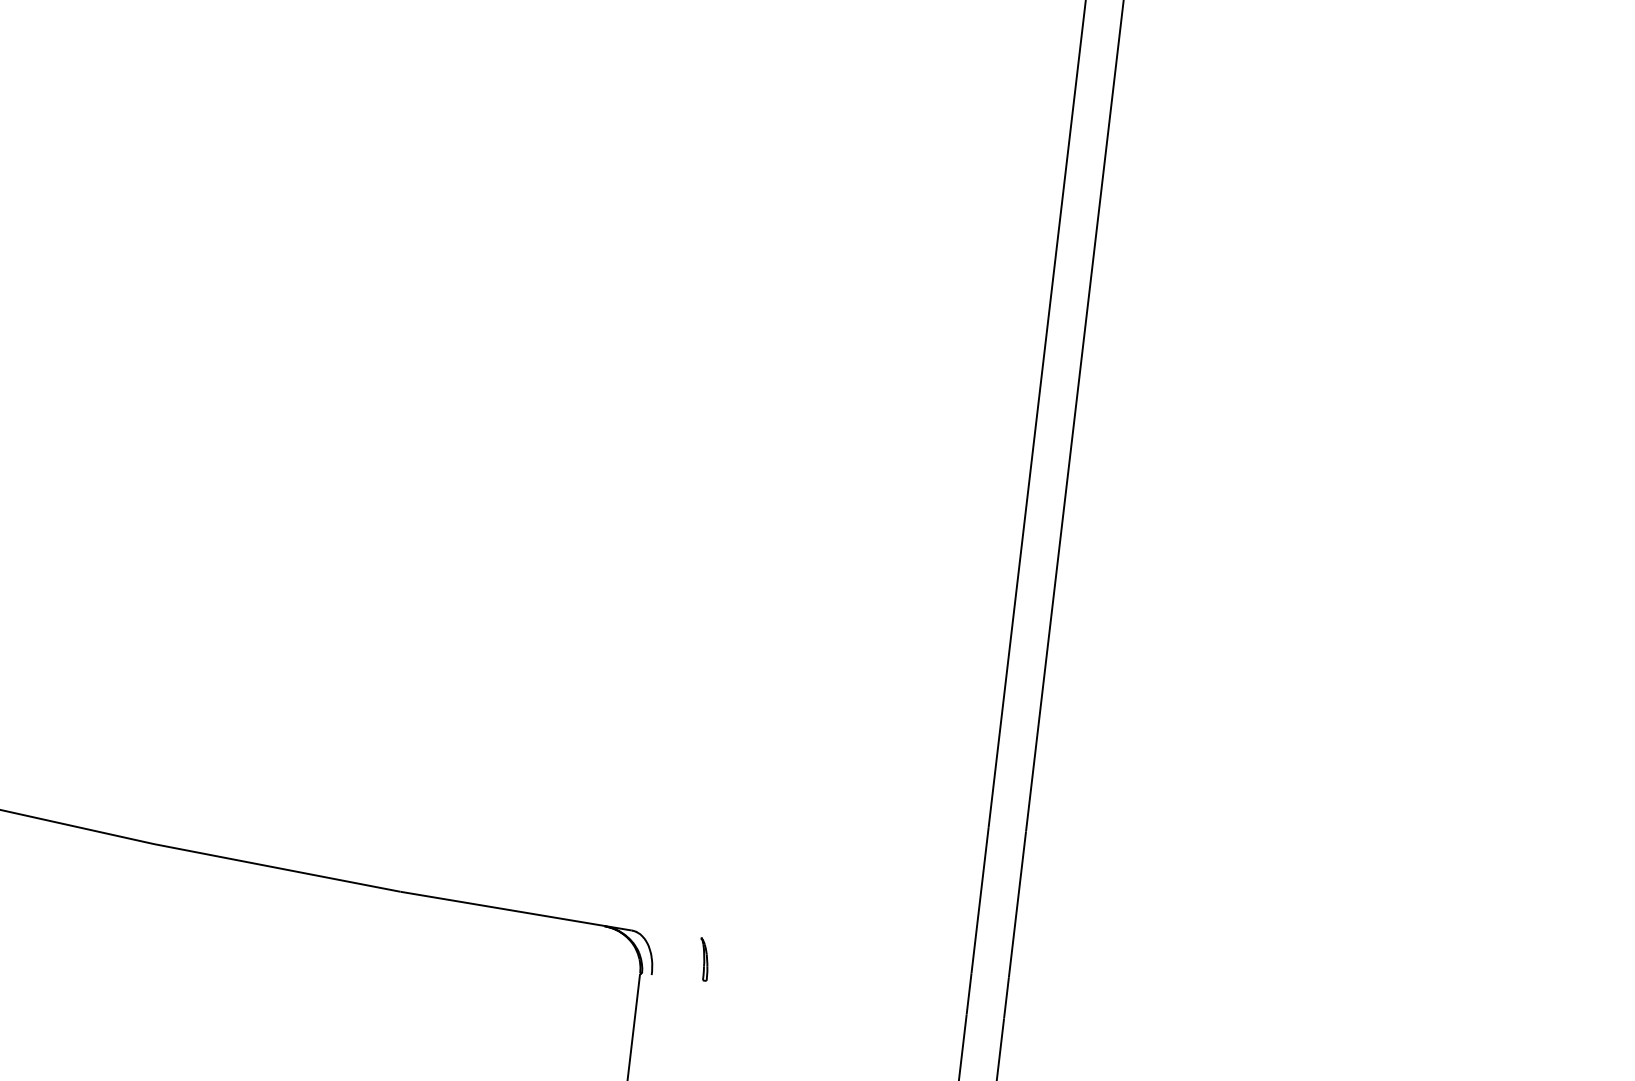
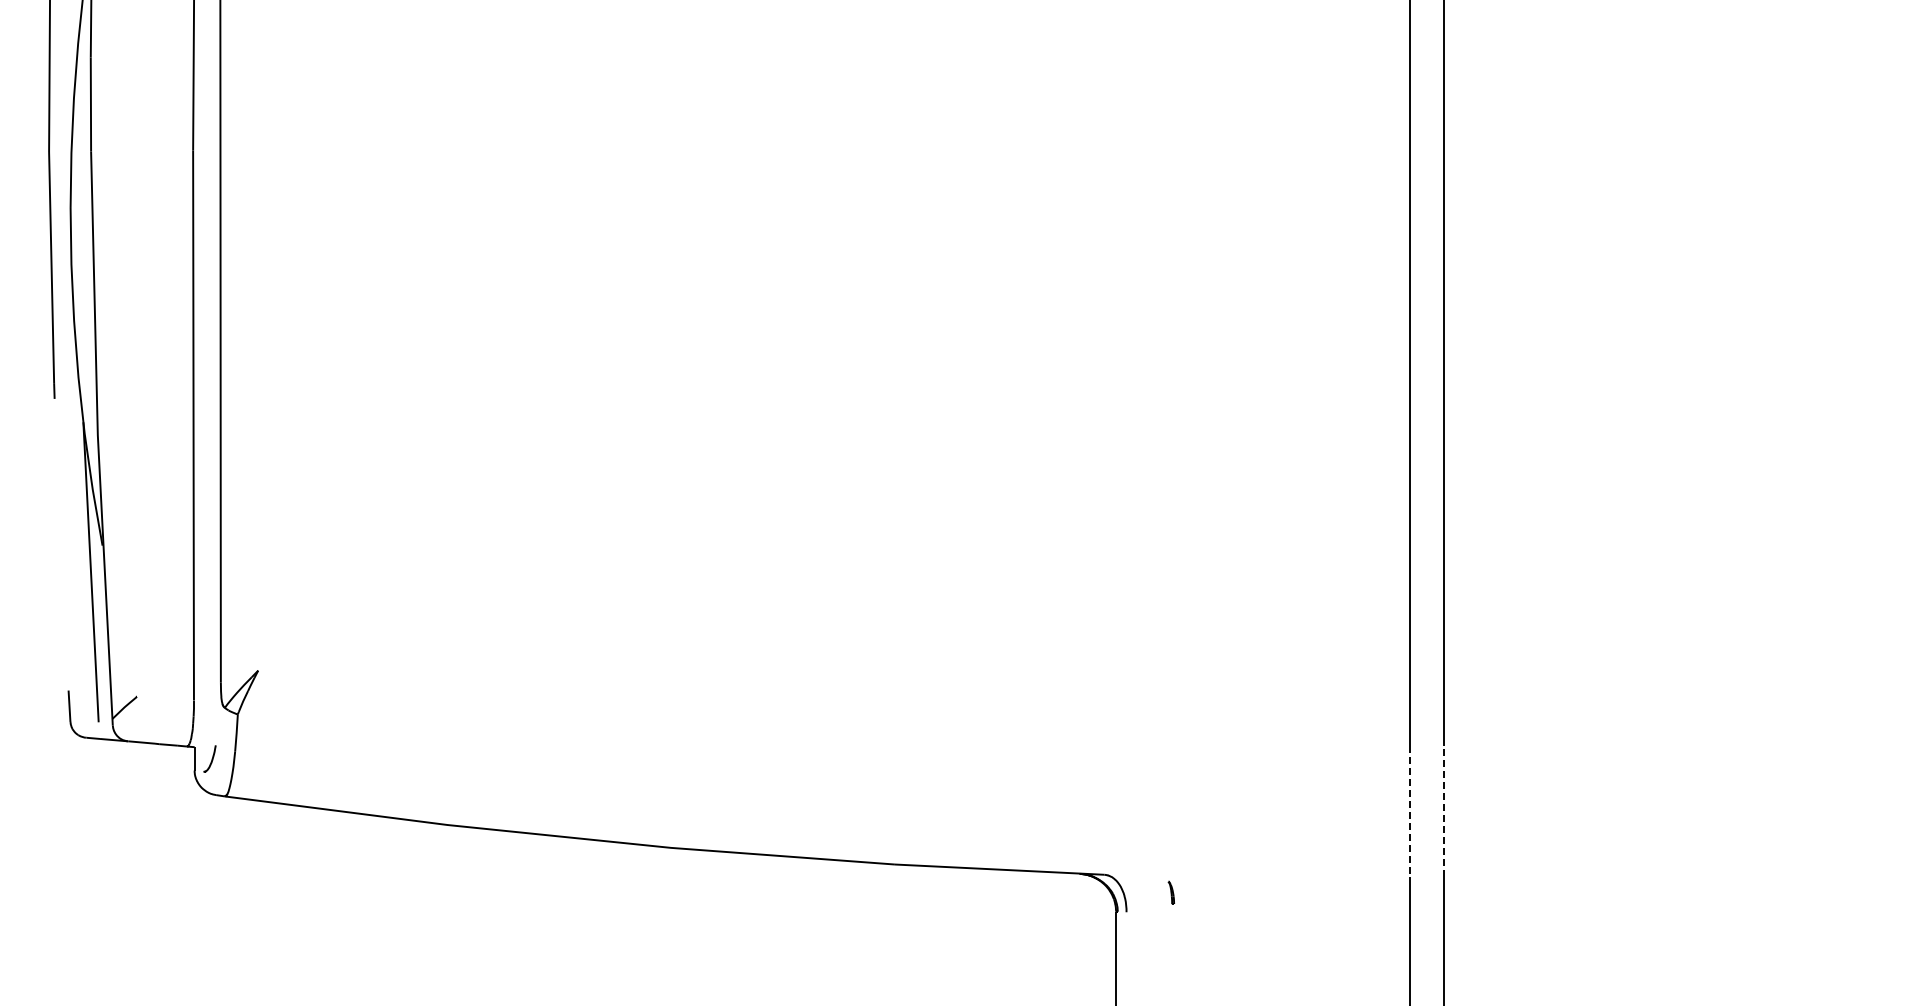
line: (980, 900) -> (1410, 811), solid -> dashed
line: (1017, 904) -> (1443, 811), solid -> dashed
part: (704, 958) -> (1171, 892), size x0.6

